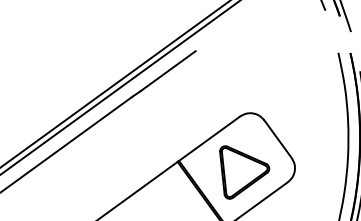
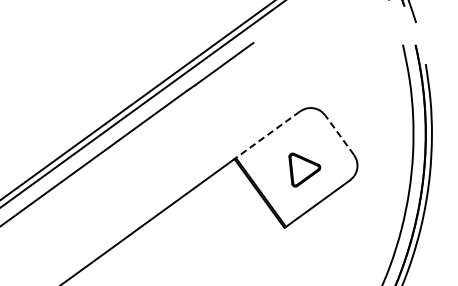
line: (209, 138) -> (267, 134), solid -> dashed
line: (277, 138) -> (339, 134), solid -> dashed
part: (244, 171) -> (304, 169), size x0.6

